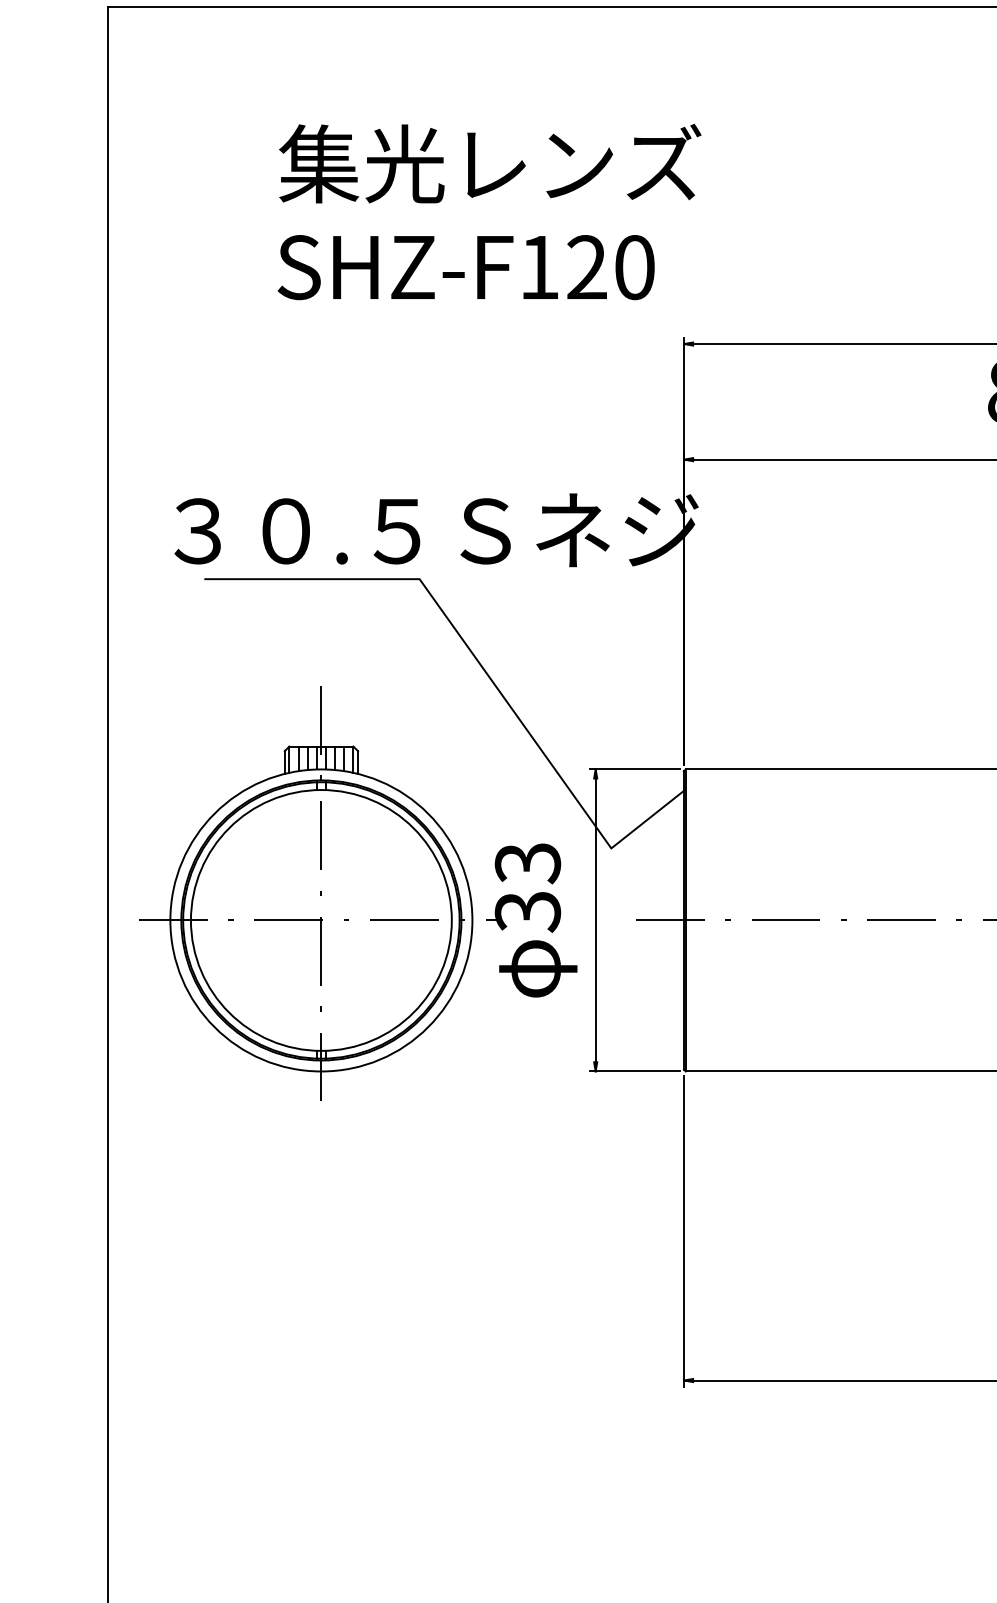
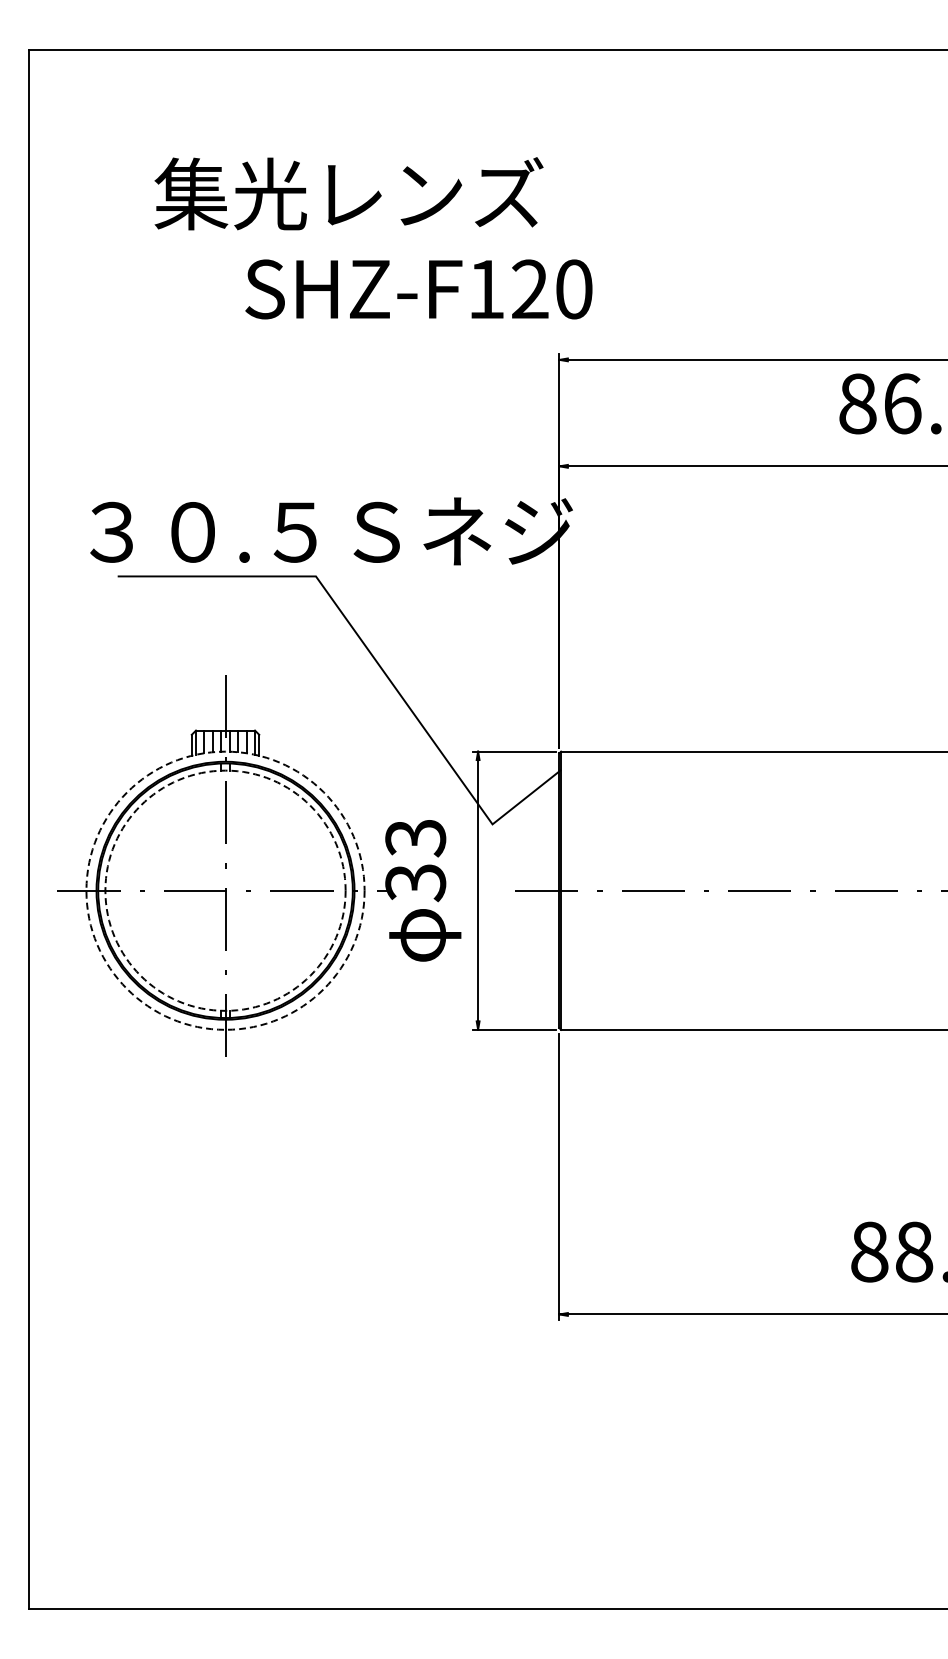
text: (489, 163) -> (348, 193), moved
text: (465, 267) -> (418, 289), moved
circle: (321, 920) -> (225, 890), solid -> dashed
circle: (321, 920) -> (225, 890), solid -> dashed

